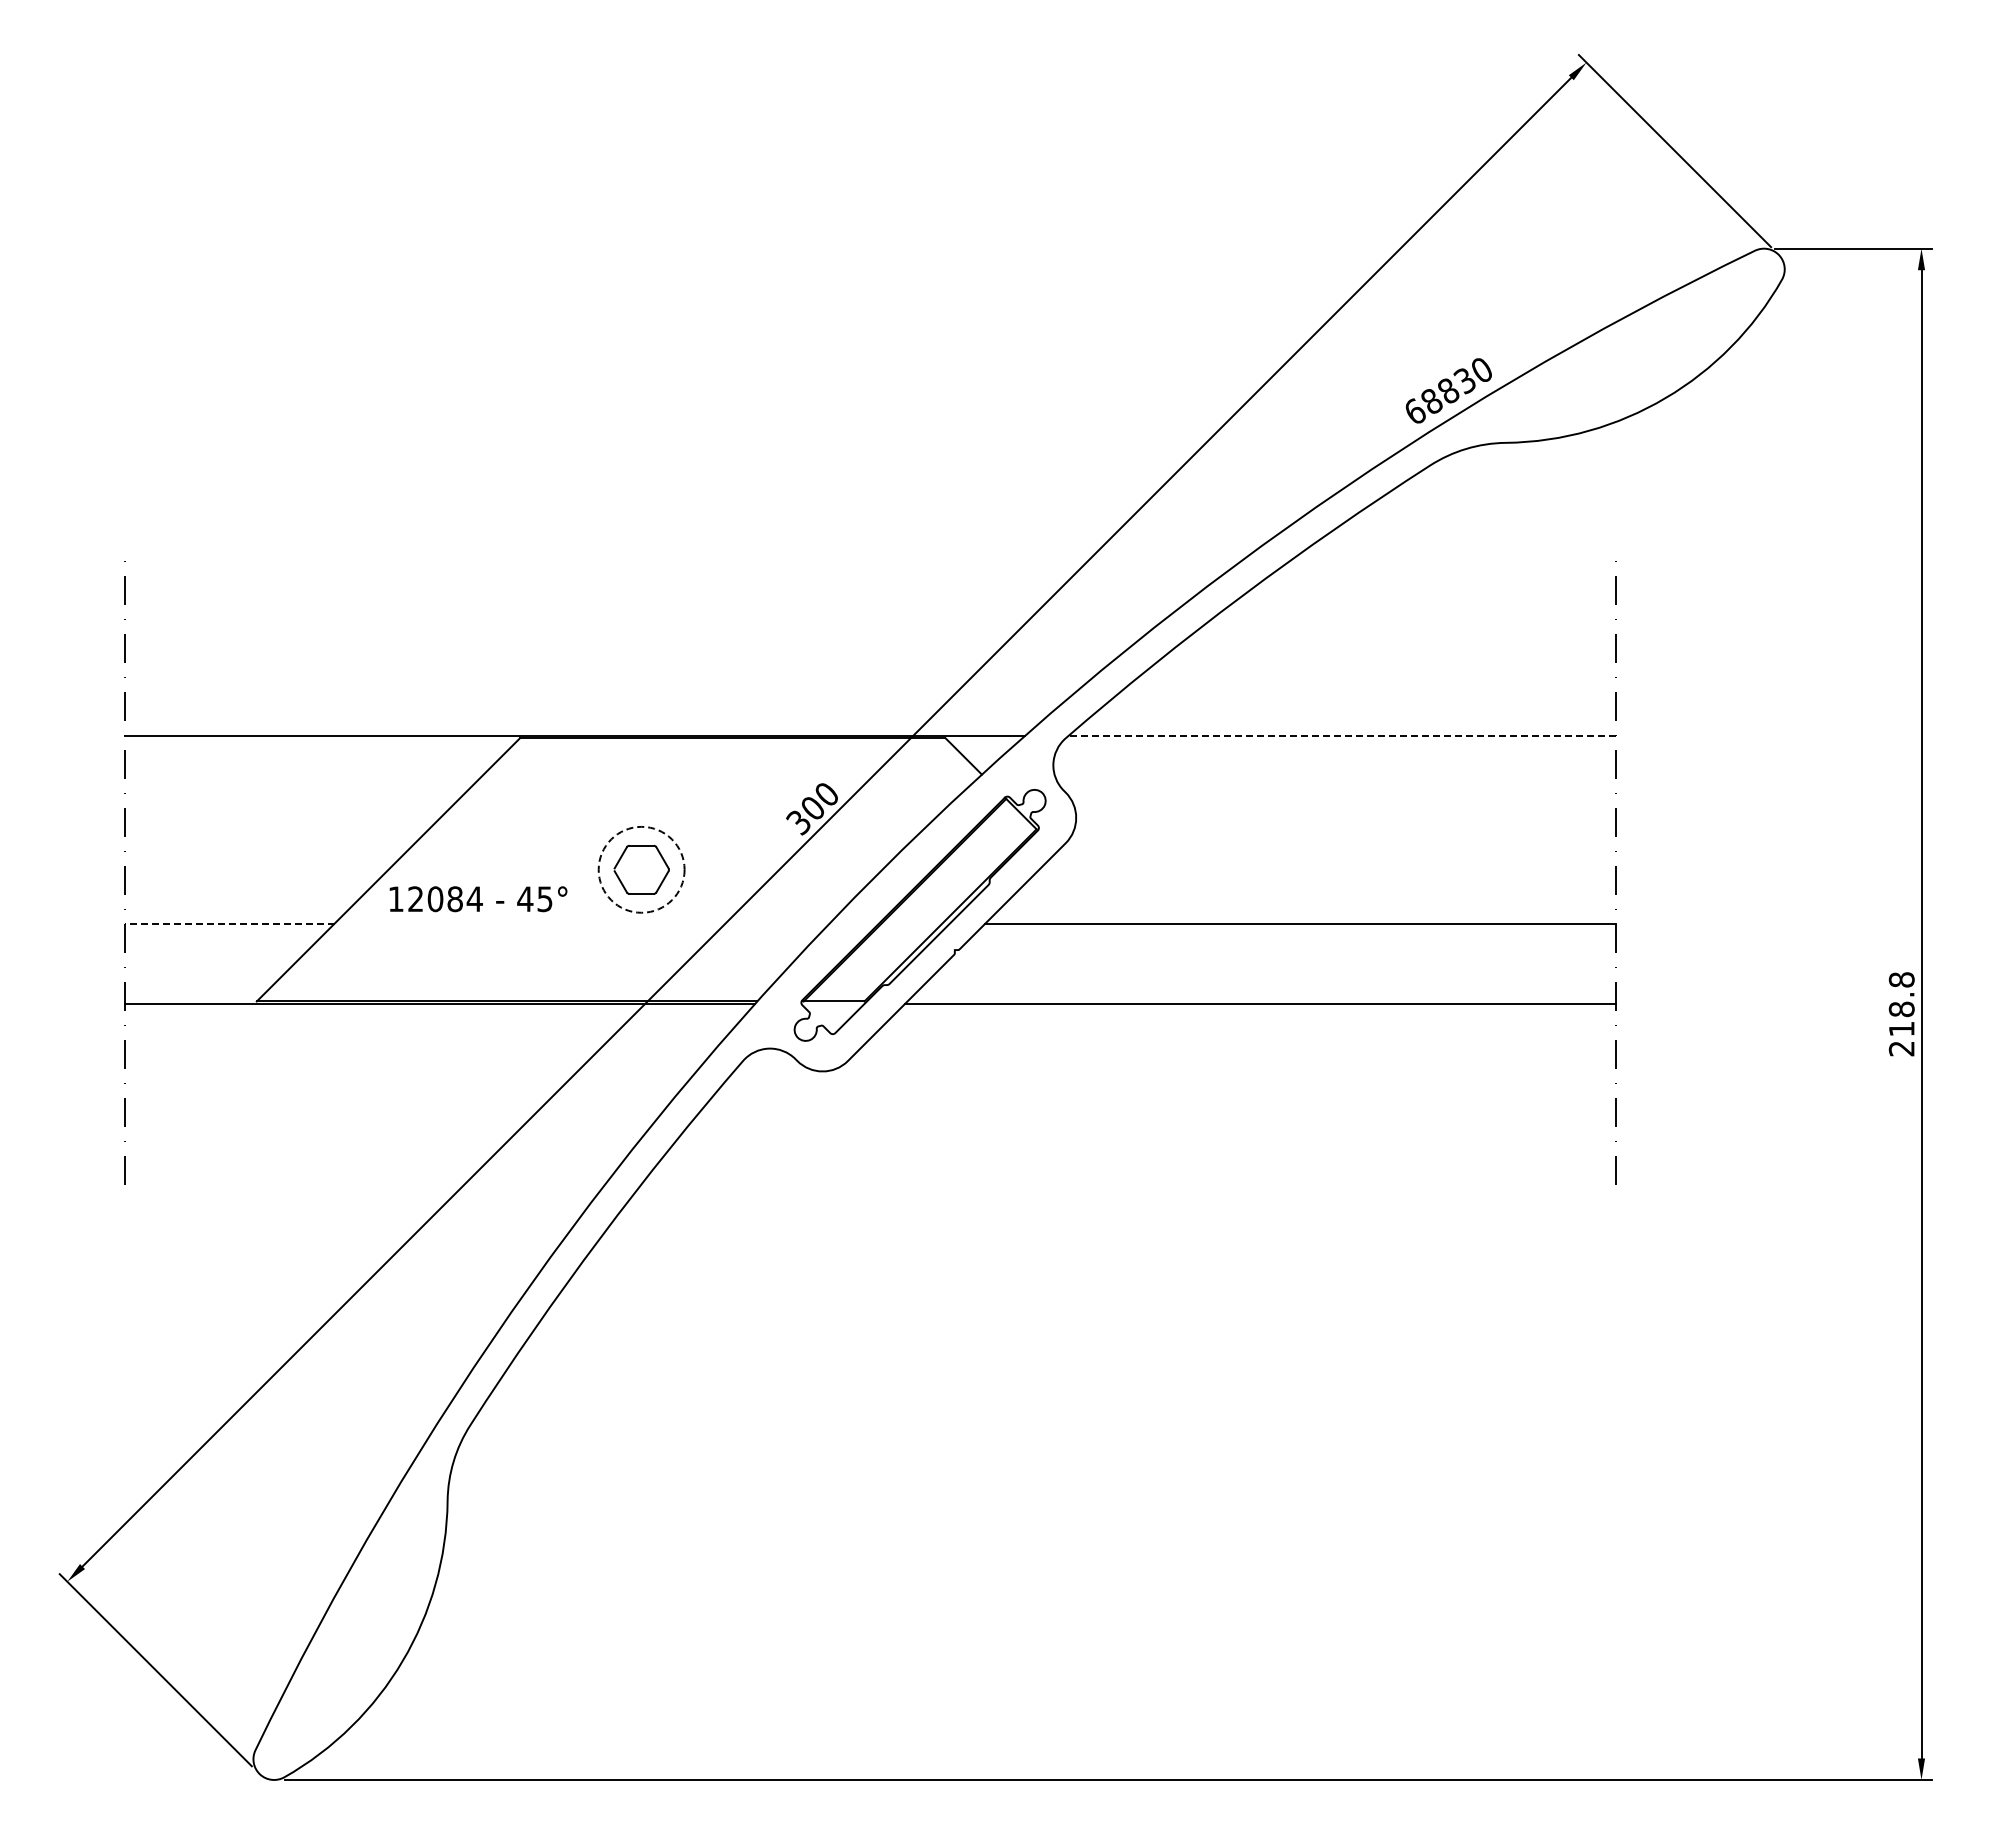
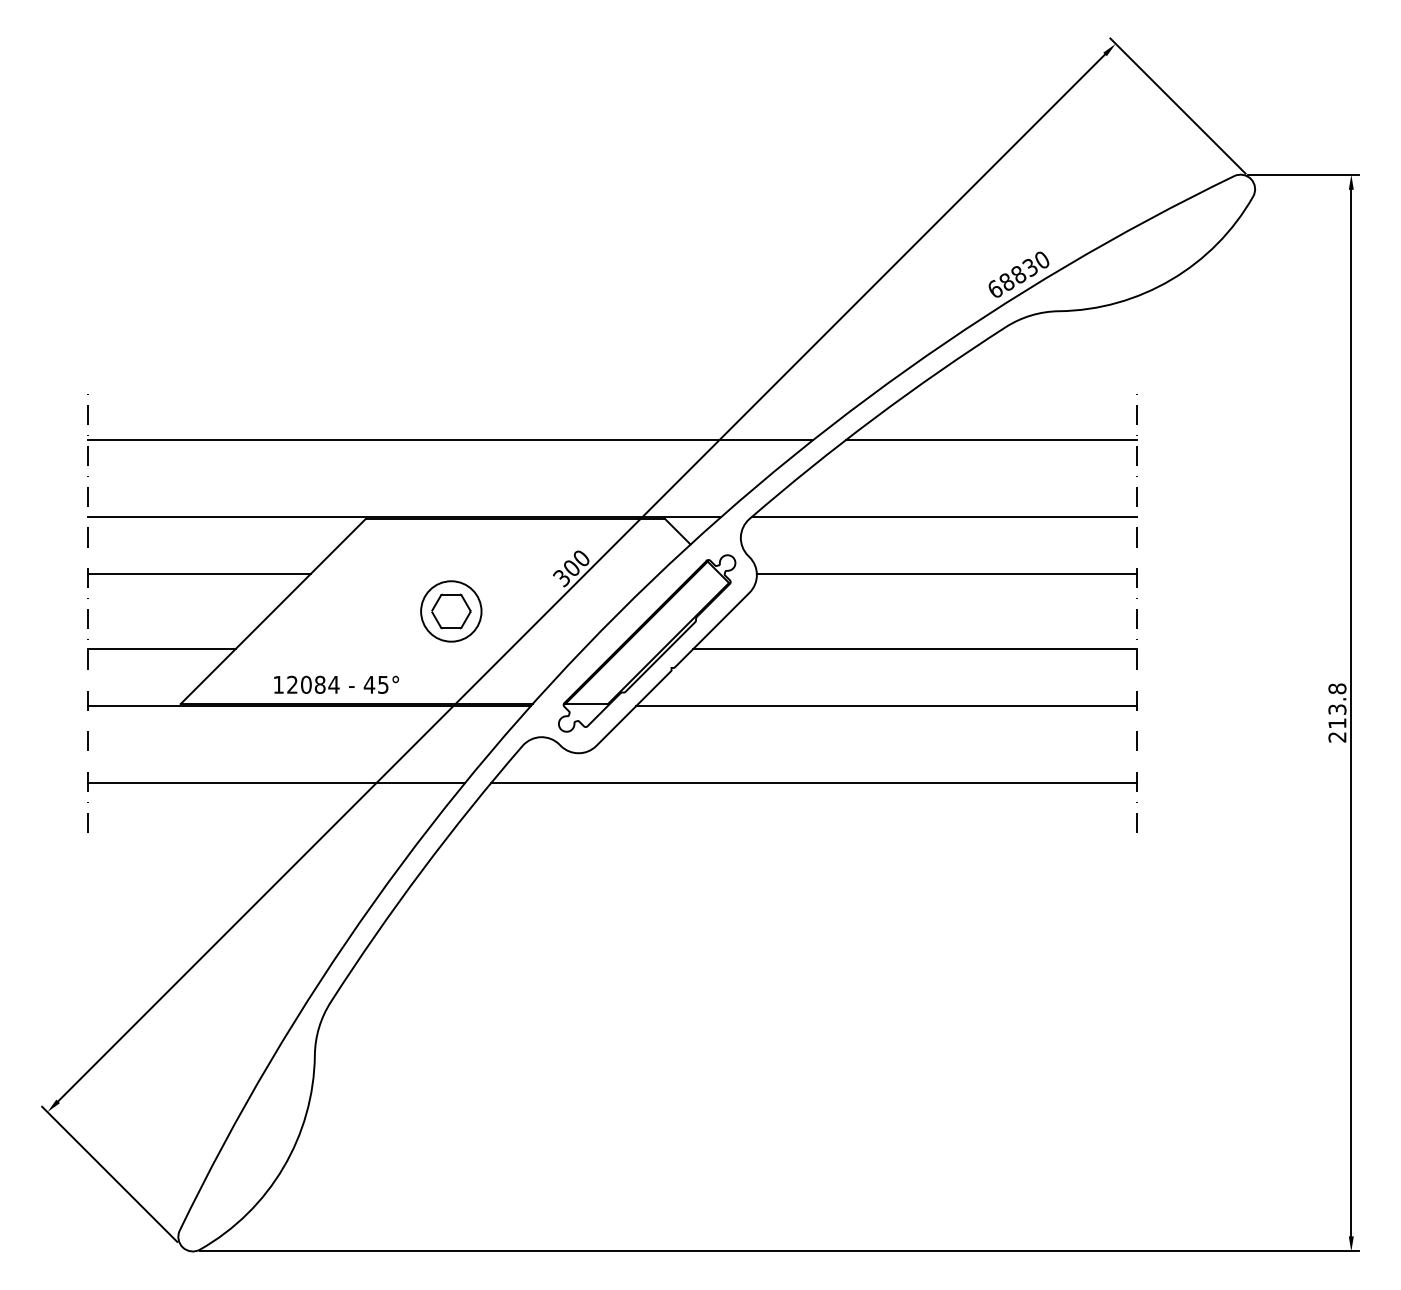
line: (640, 626) -> (450, 440), added
line: (1409, 626) -> (991, 440), added
line: (1342, 735) -> (944, 517), dashed -> solid
line: (283, 816) -> (199, 573), added
line: (1346, 816) -> (946, 573), added
circle: (641, 869) -> (451, 611), dashed -> solid
text: (478, 899) -> (336, 685), moved
line: (230, 923) -> (162, 649), dashed -> solid
text: (1901, 1009) -> (1337, 709), 218.8 -> 213.8
line: (393, 1113) -> (276, 782), added
line: (1157, 1113) -> (814, 782), added

